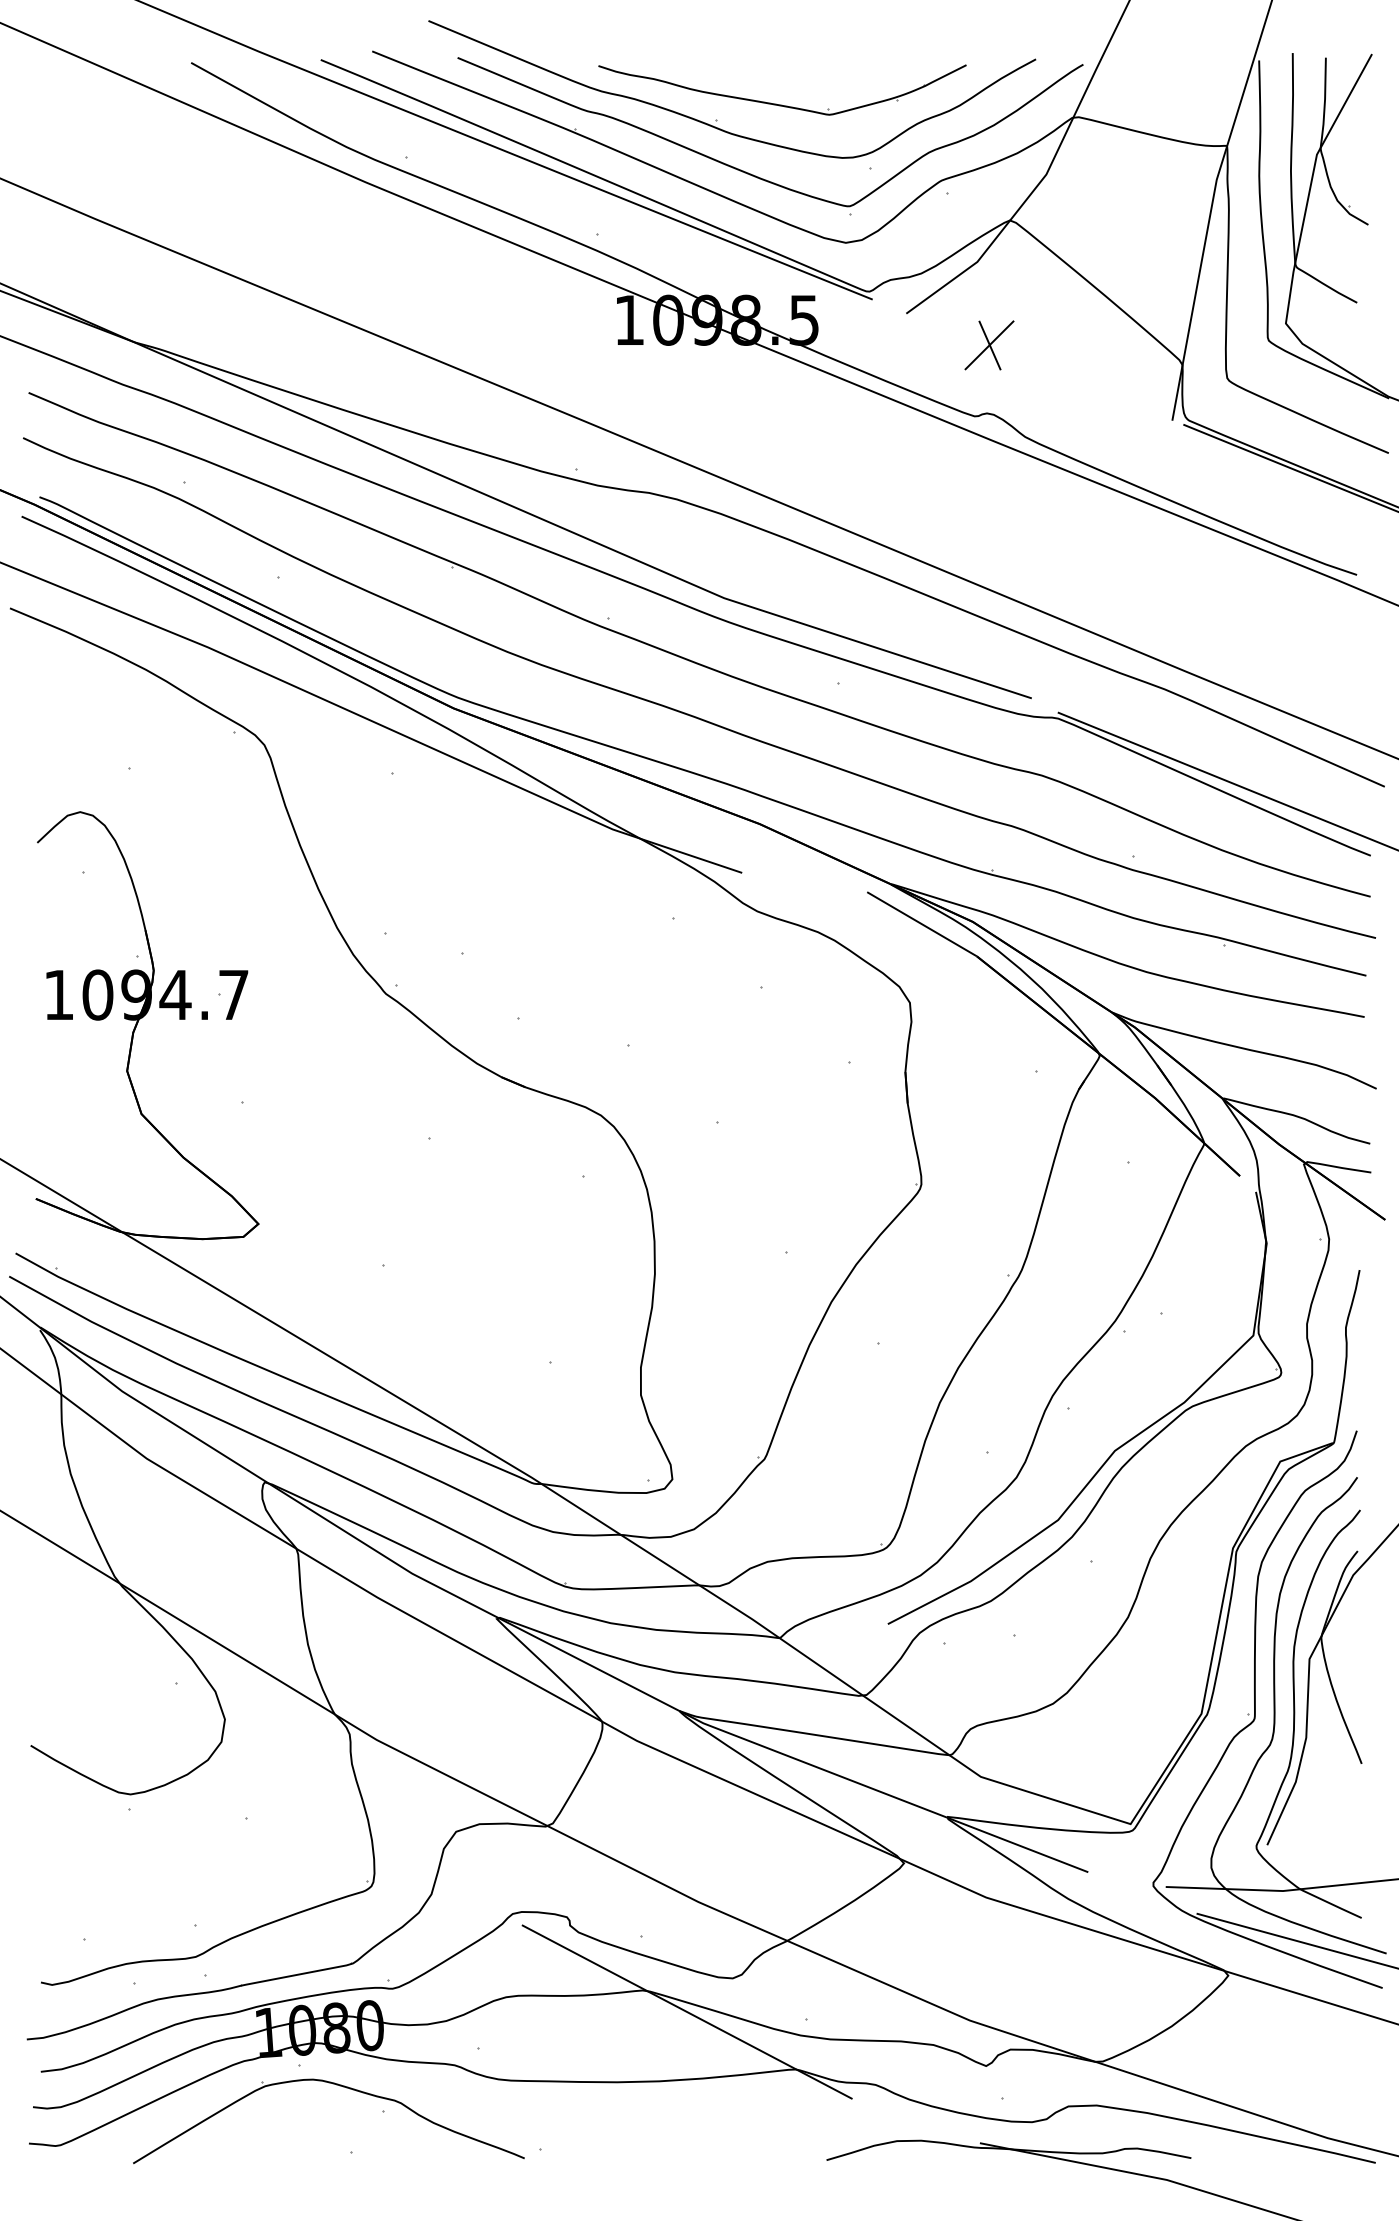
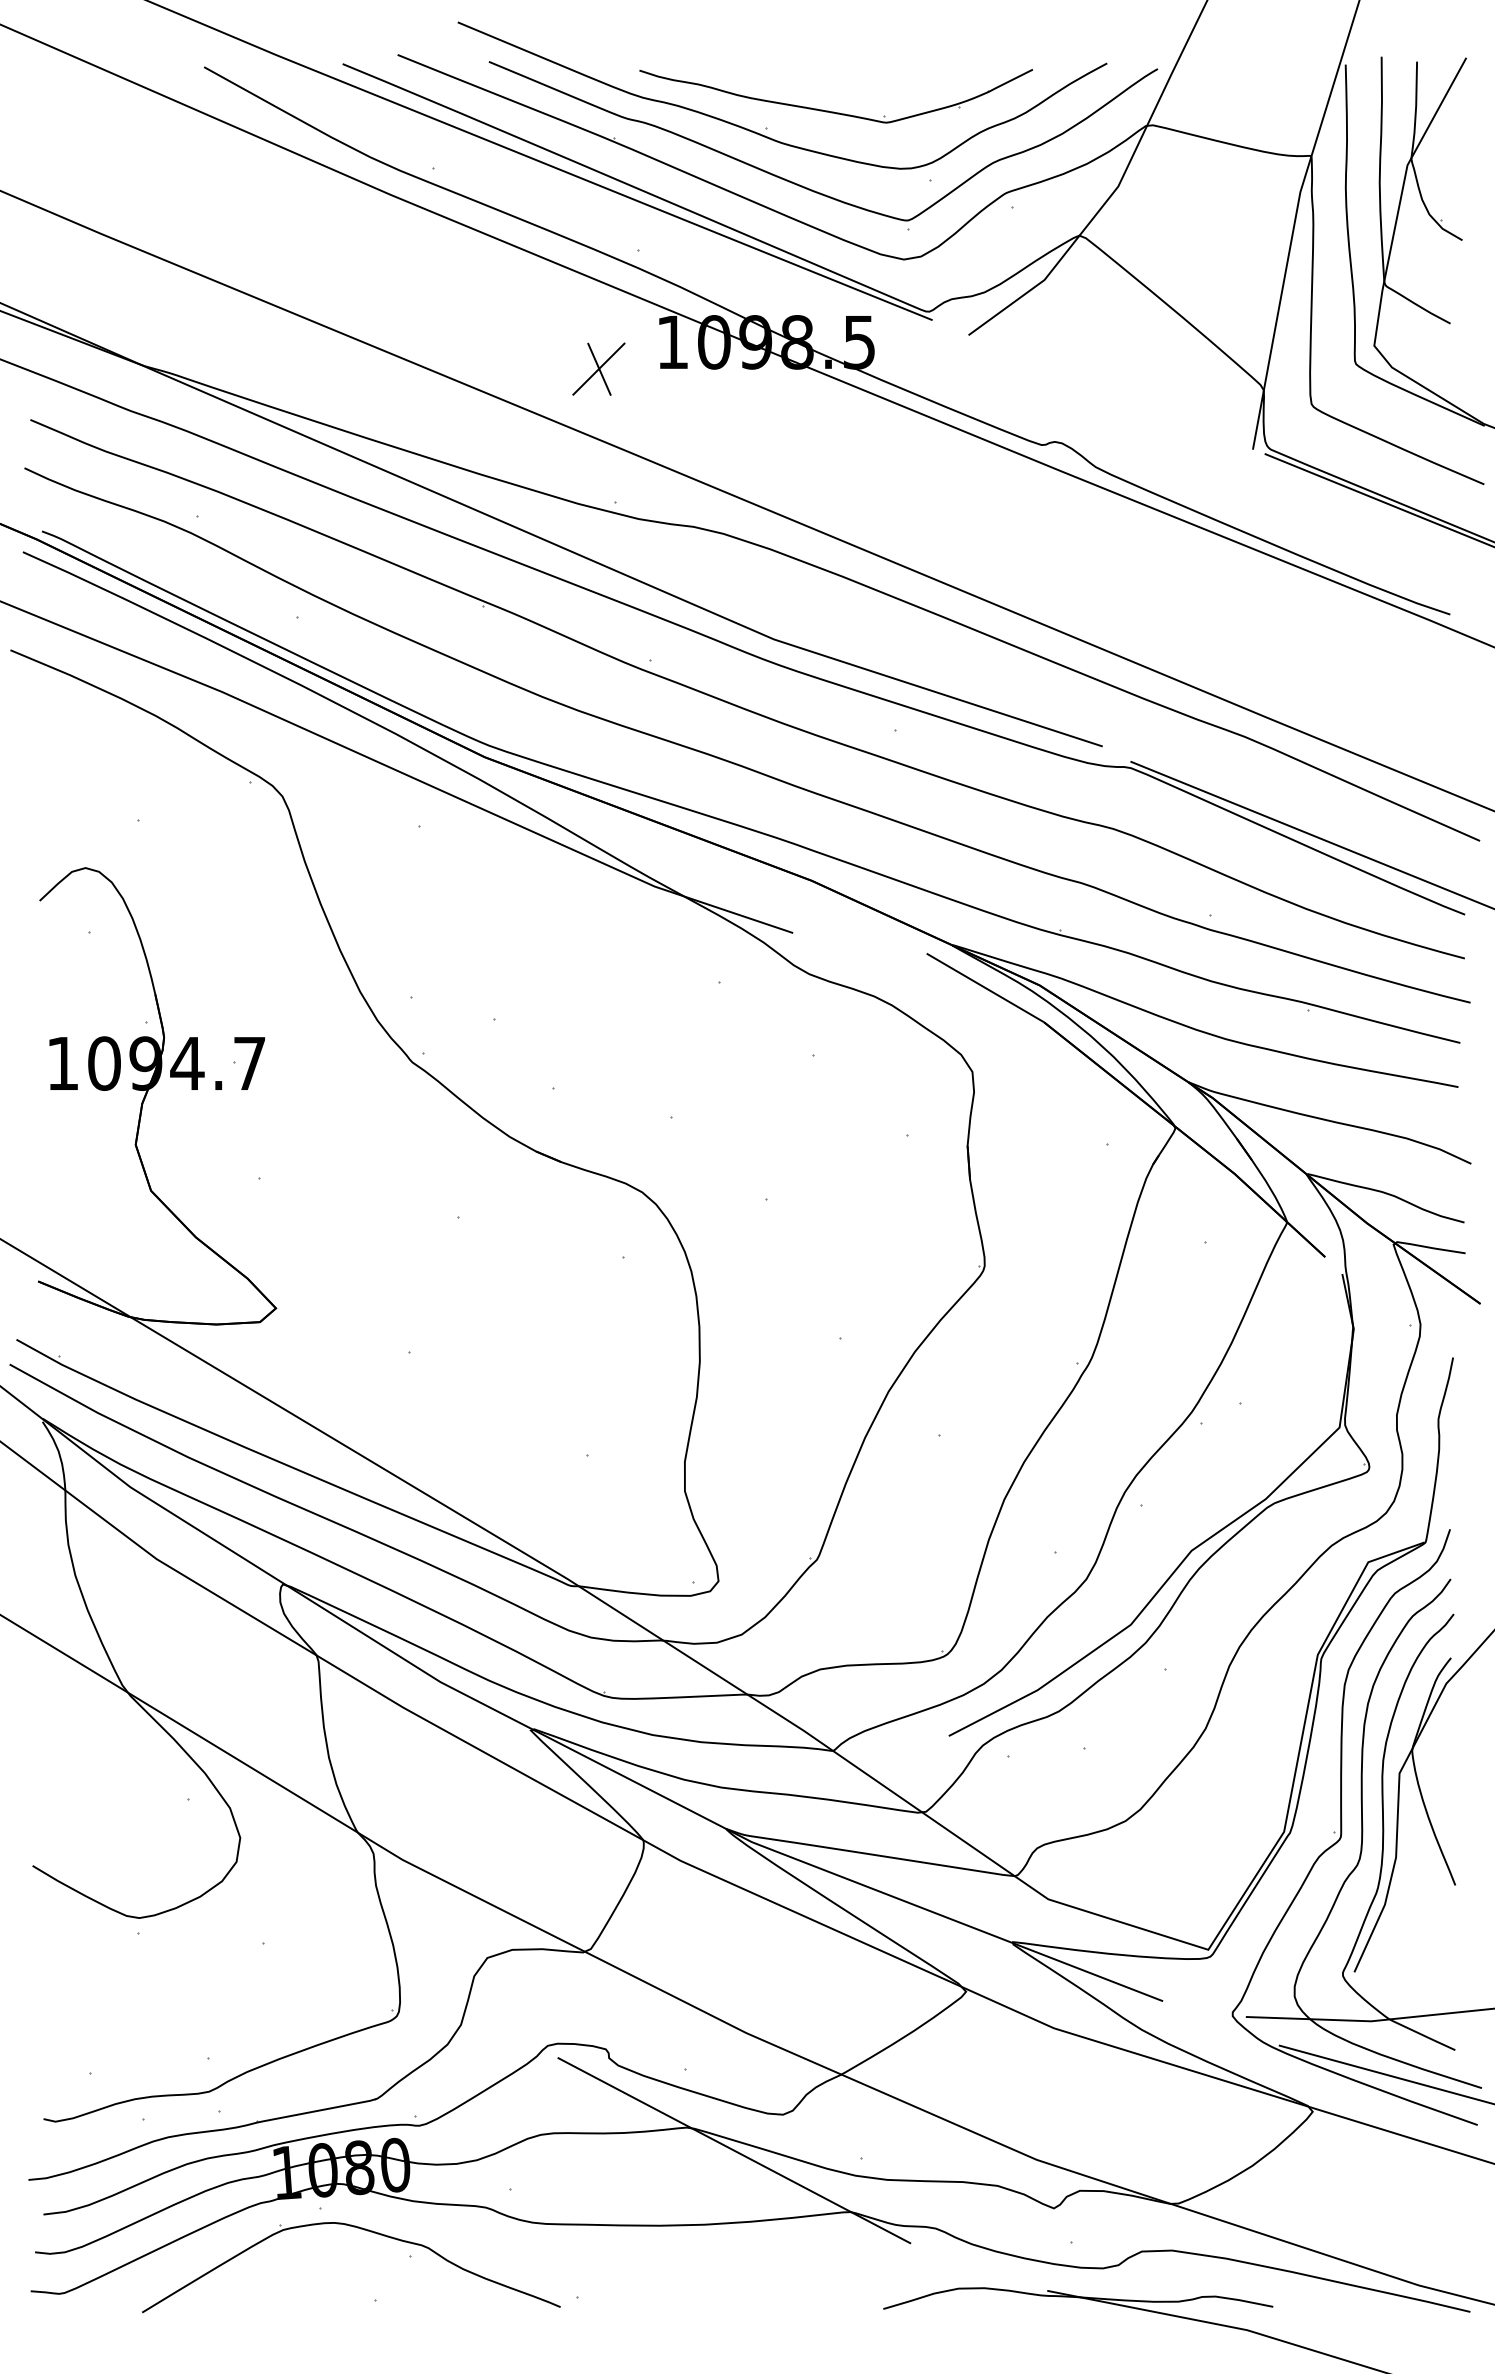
part: (989, 345) -> (598, 369), moved

